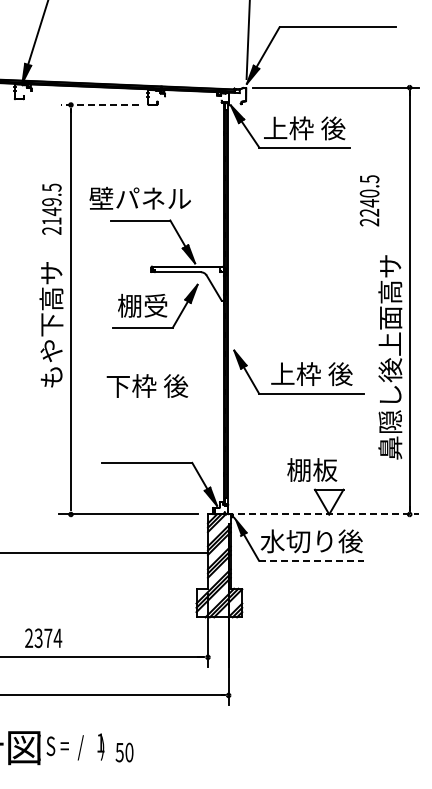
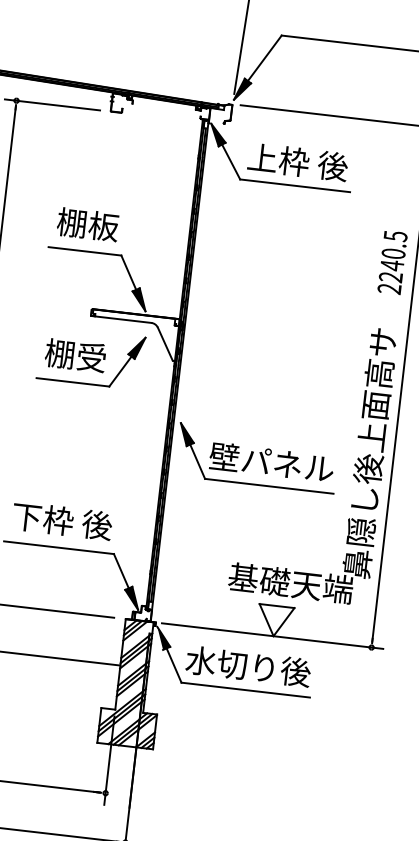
line: (99, 104) -> (51, 104), dashed -> solid
text: (139, 198) -> (86, 224), 壁パネル -> 棚板
text: (369, 200) -> (392, 262), moved
text: (311, 374) -> (271, 463), 上枠 後 -> 壁パネル
text: (147, 385) -> (62, 520), moved
text: (338, 469) -> (291, 582), 棚板 -> 基礎天端
line: (328, 514) -> (272, 636), dashed -> solid
line: (311, 560) -> (245, 689), dashed -> solid

